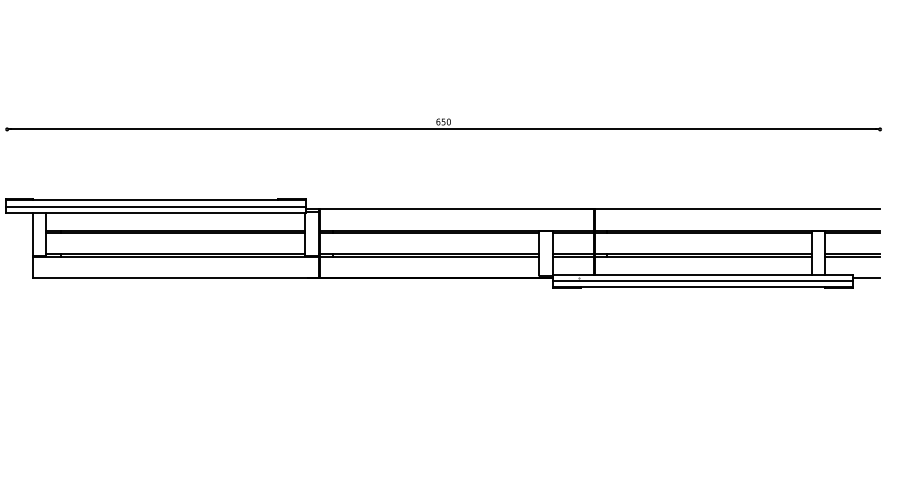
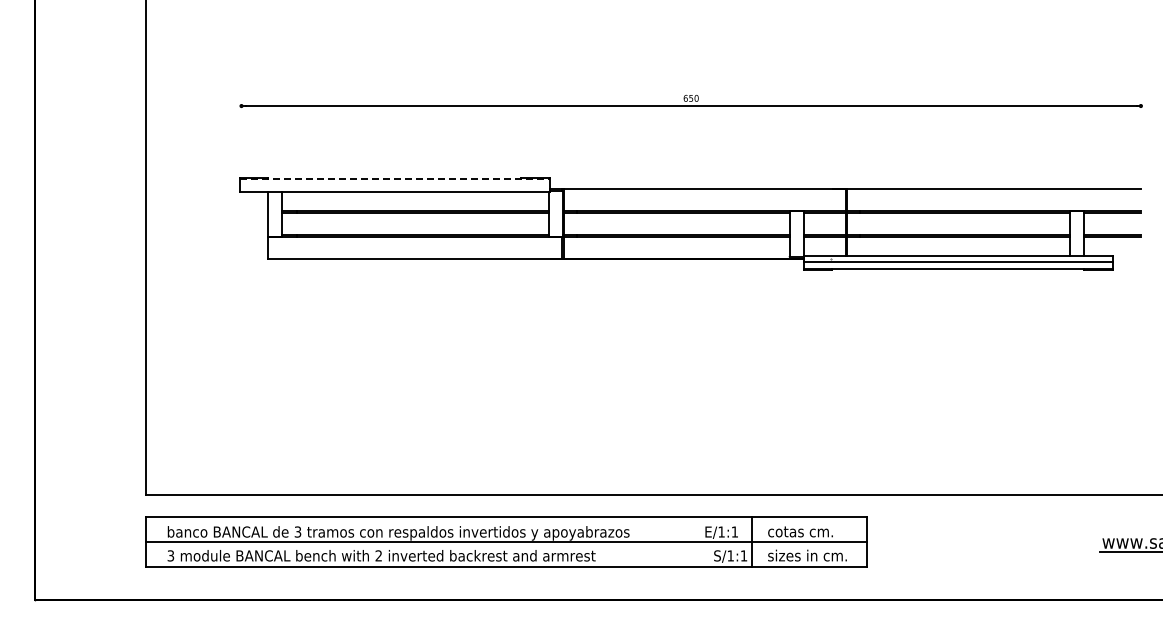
line: (155, 200) -> (394, 179), solid -> dashed
line: (155, 206) -> (394, 185), removed
line: (866, 278) -> (1126, 259), removed

